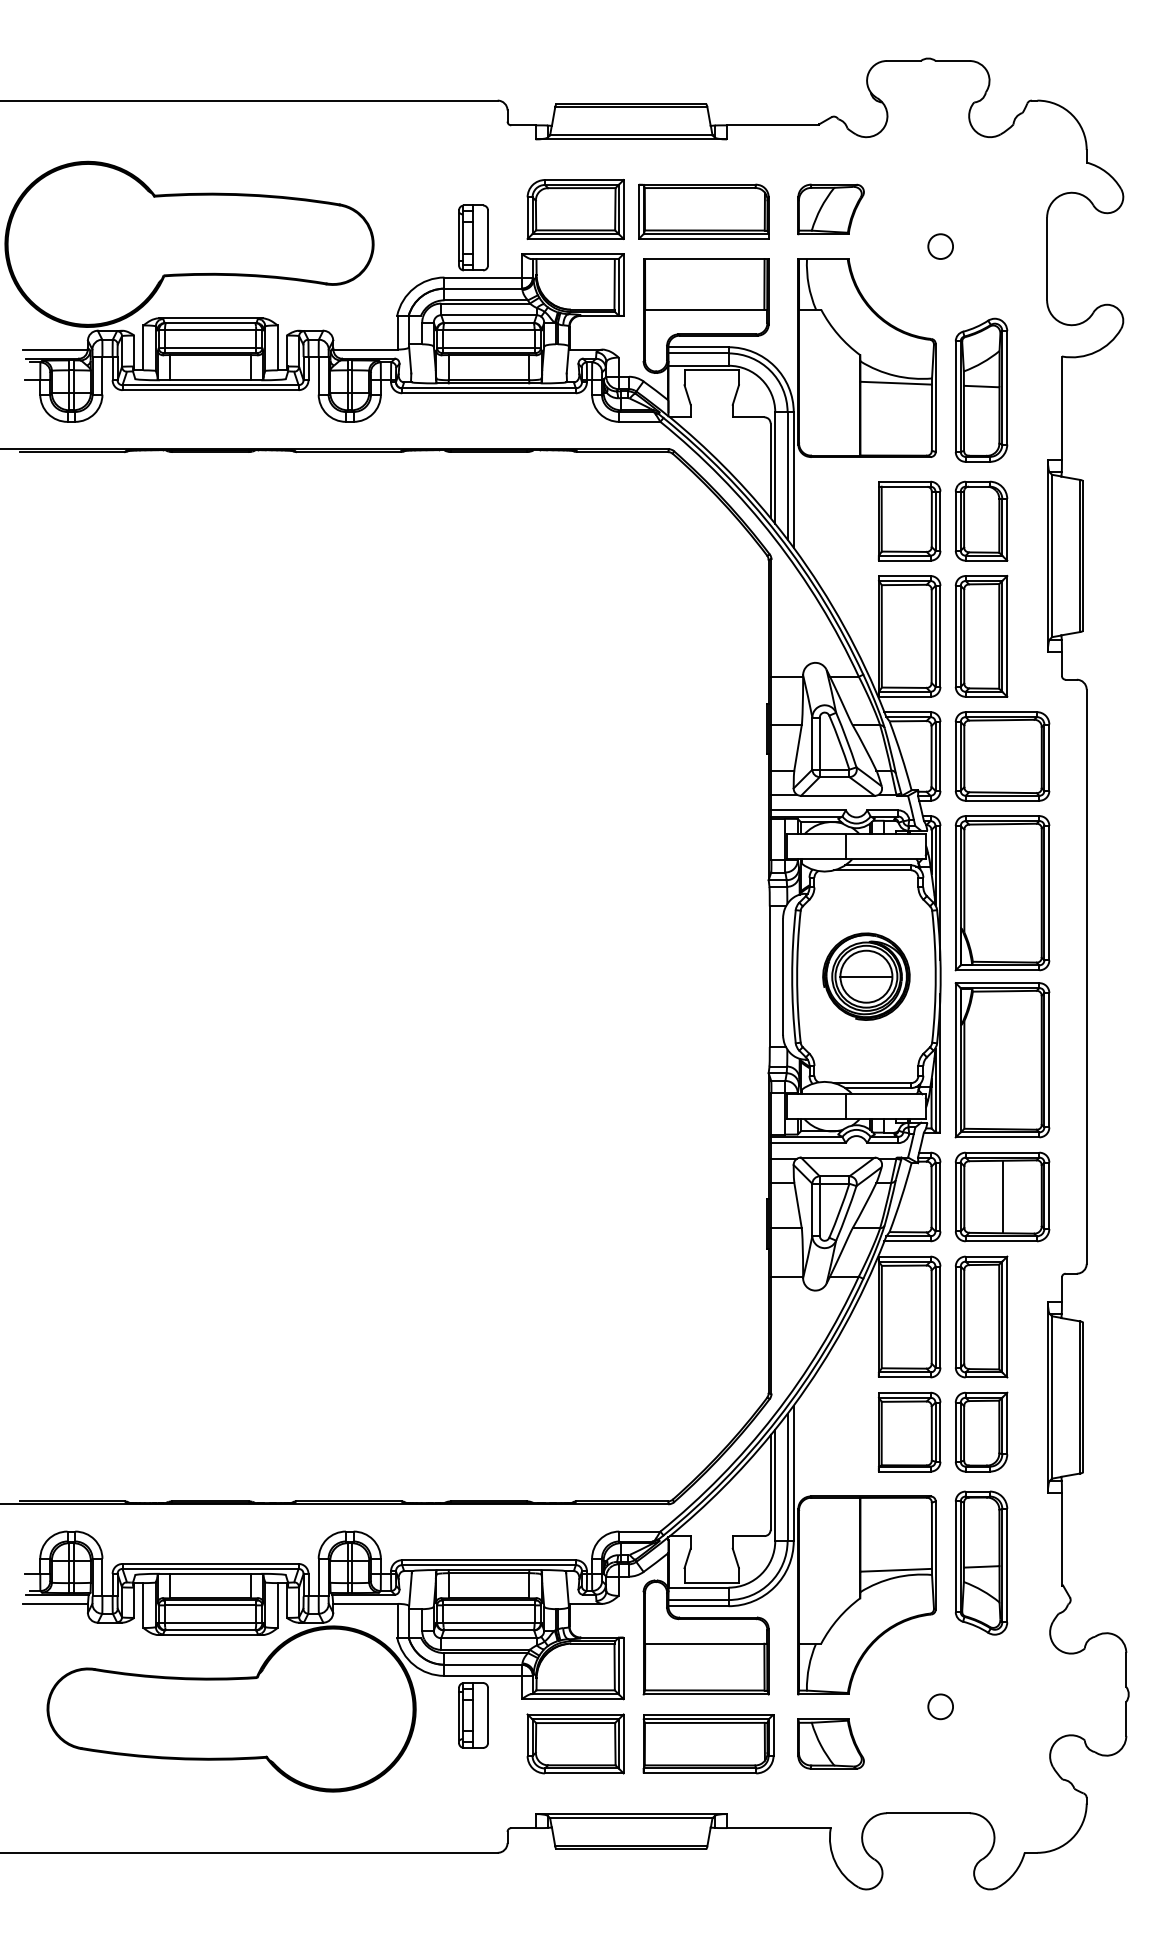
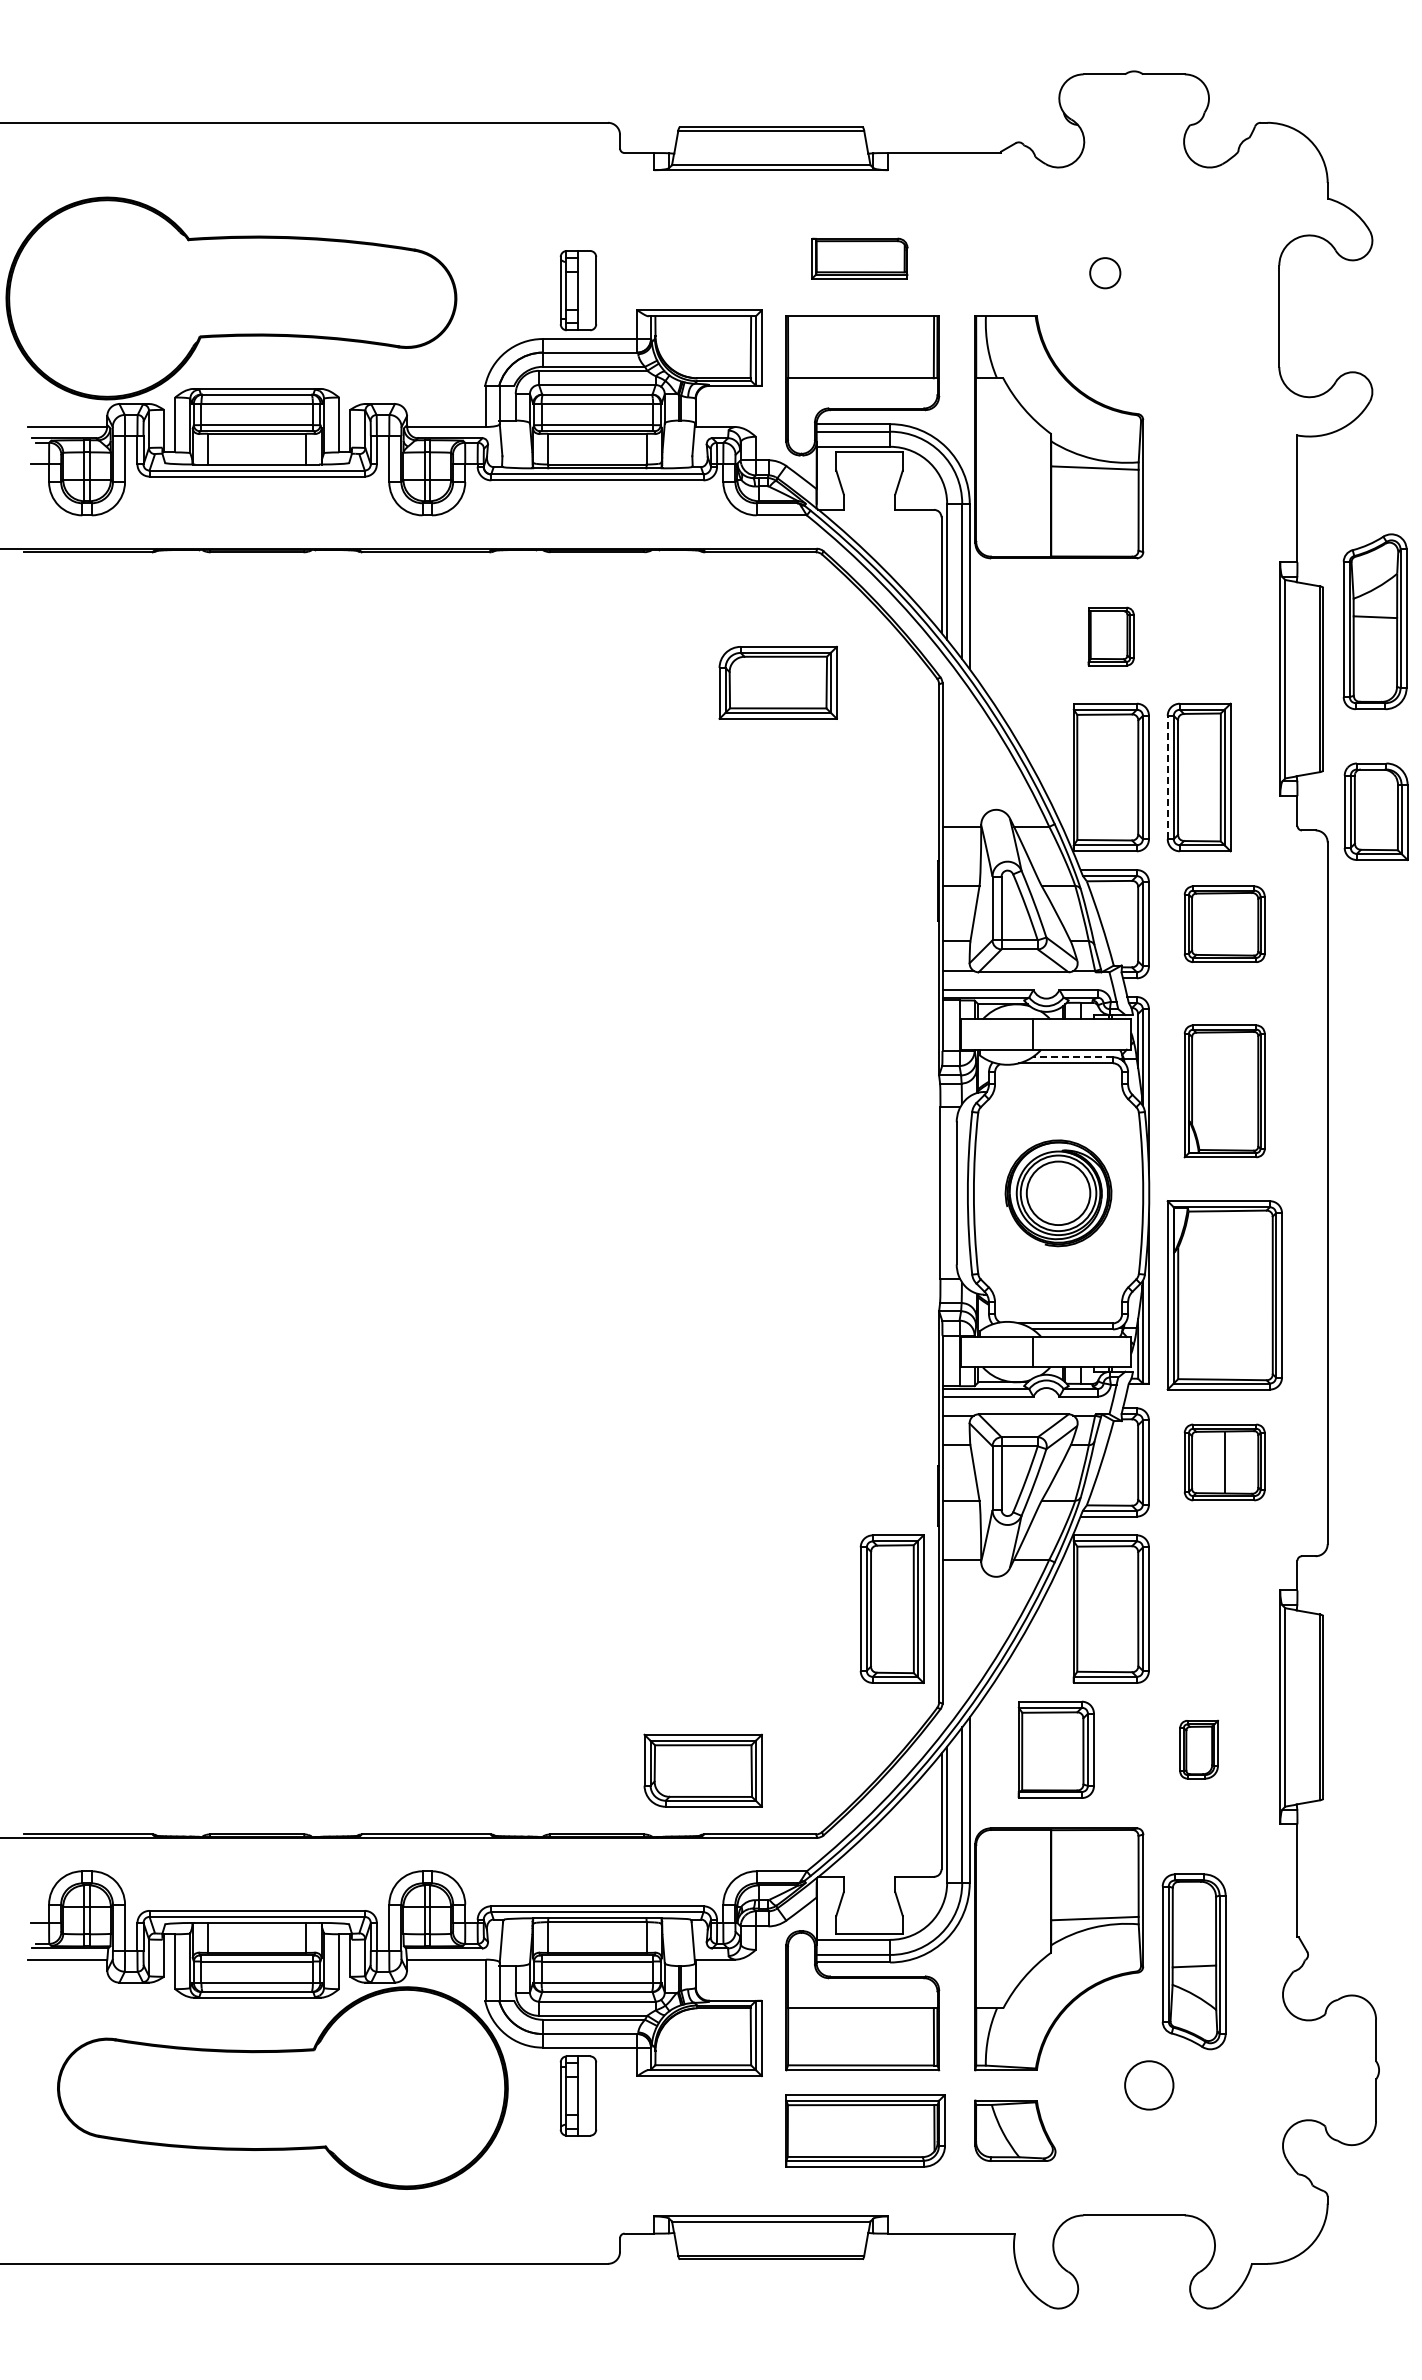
part: (575, 209) -> (777, 682), moved
part: (831, 209) -> (1015, 255), removed
part: (703, 211) -> (859, 258), size x0.6
circle: (940, 246) -> (1105, 273), moved
part: (980, 390) -> (1374, 621), moved
part: (908, 521) -> (1110, 636), size x0.6
part: (980, 521) -> (1375, 811), moved
line: (955, 636) -> (1167, 777), solid -> dashed
part: (1002, 756) -> (1224, 924), size x0.7
line: (877, 865) -> (1072, 1057), solid -> dashed
part: (1002, 893) -> (1224, 1091), size x0.7
line: (866, 976) -> (1058, 1193), removed
part: (1002, 1197) -> (1224, 1462), size x0.7
part: (980, 1316) -> (891, 1608), moved
part: (908, 1431) -> (1055, 1749), moved
part: (980, 1431) -> (1198, 1749), size x0.6
part: (980, 1562) -> (1193, 1961), moved
circle: (940, 1706) -> (1149, 2085), size x1.6
part: (575, 1743) -> (702, 1770), moved

